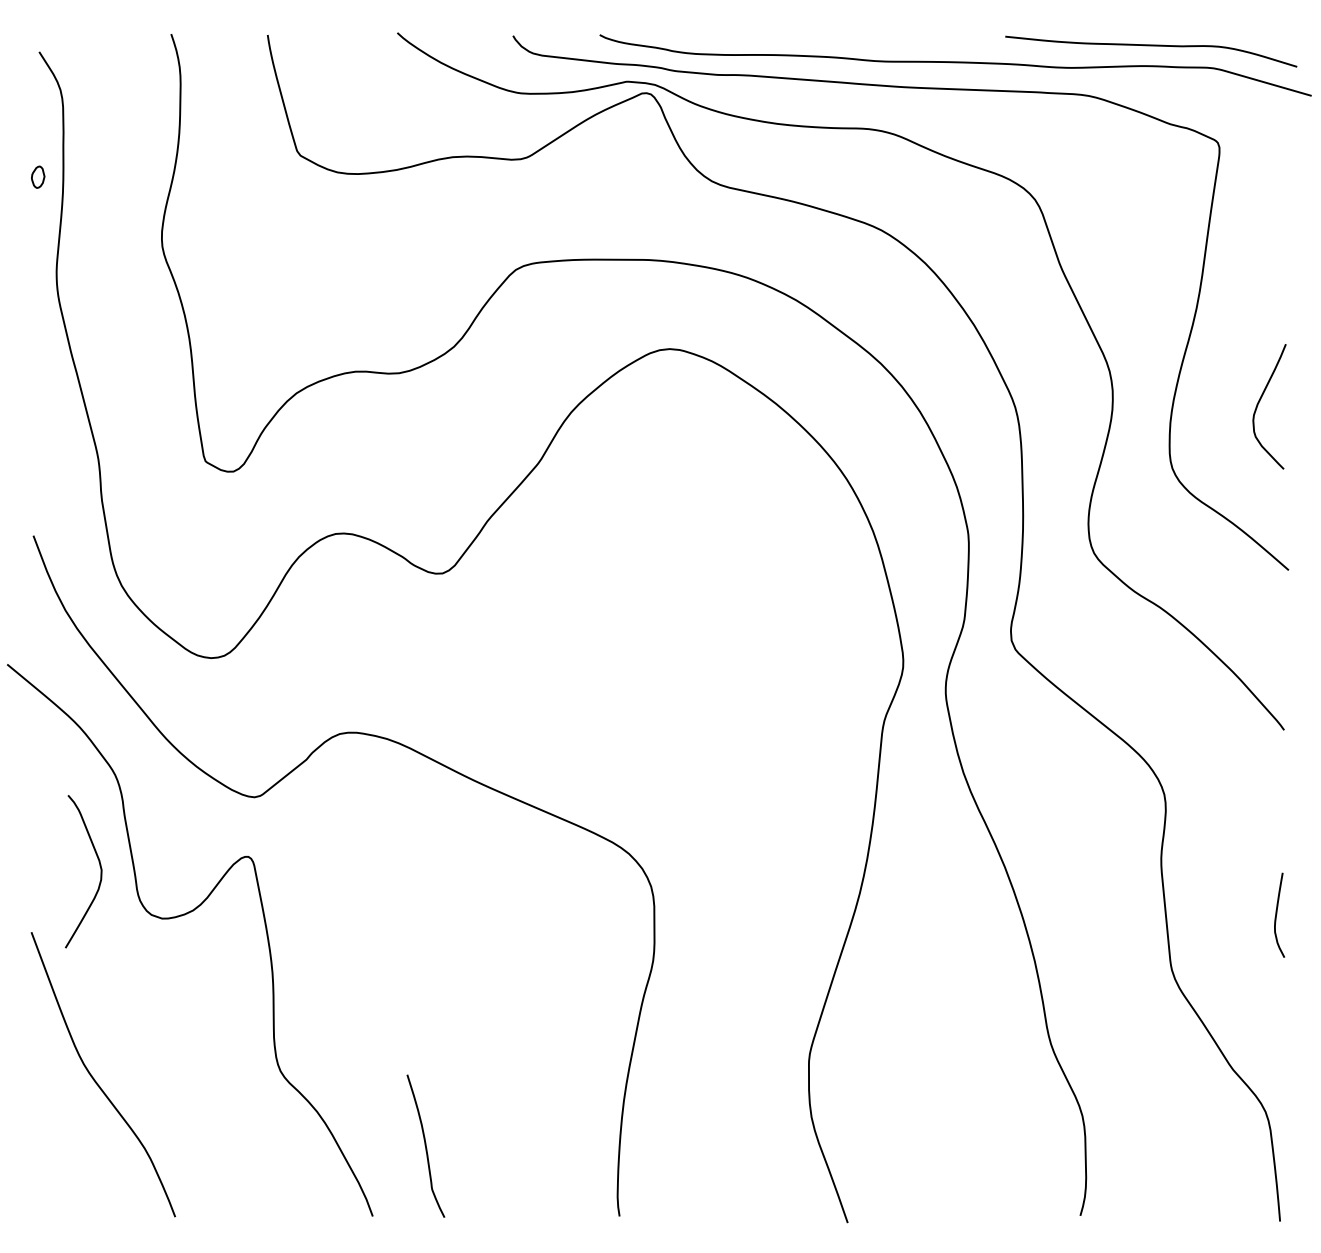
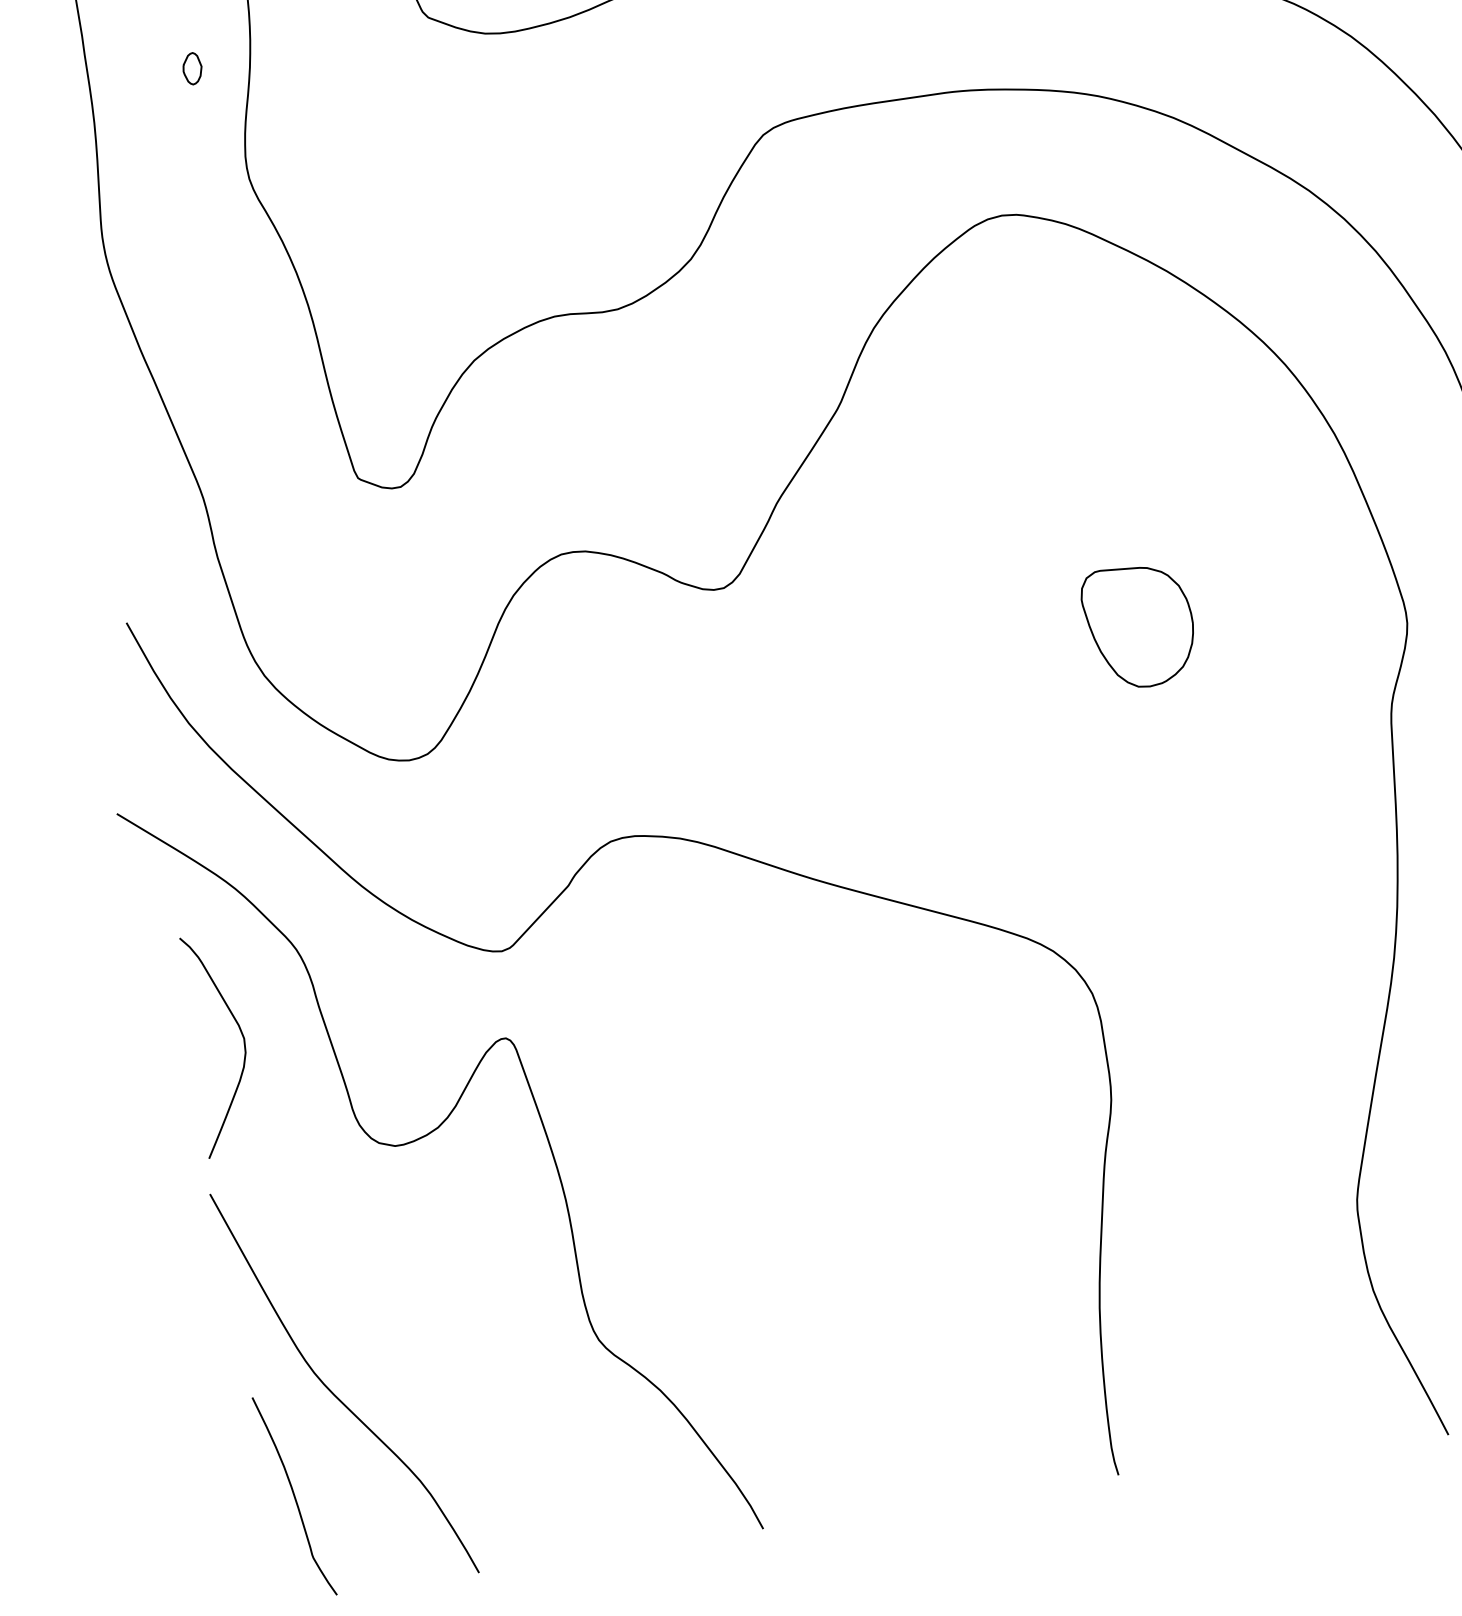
part: (38, 176) -> (192, 67), moved
part: (720, 641) -> (1138, 625), added
curve: (99, 866) -> (240, 1033), moved
curve: (425, 1145) -> (293, 1495), moved

